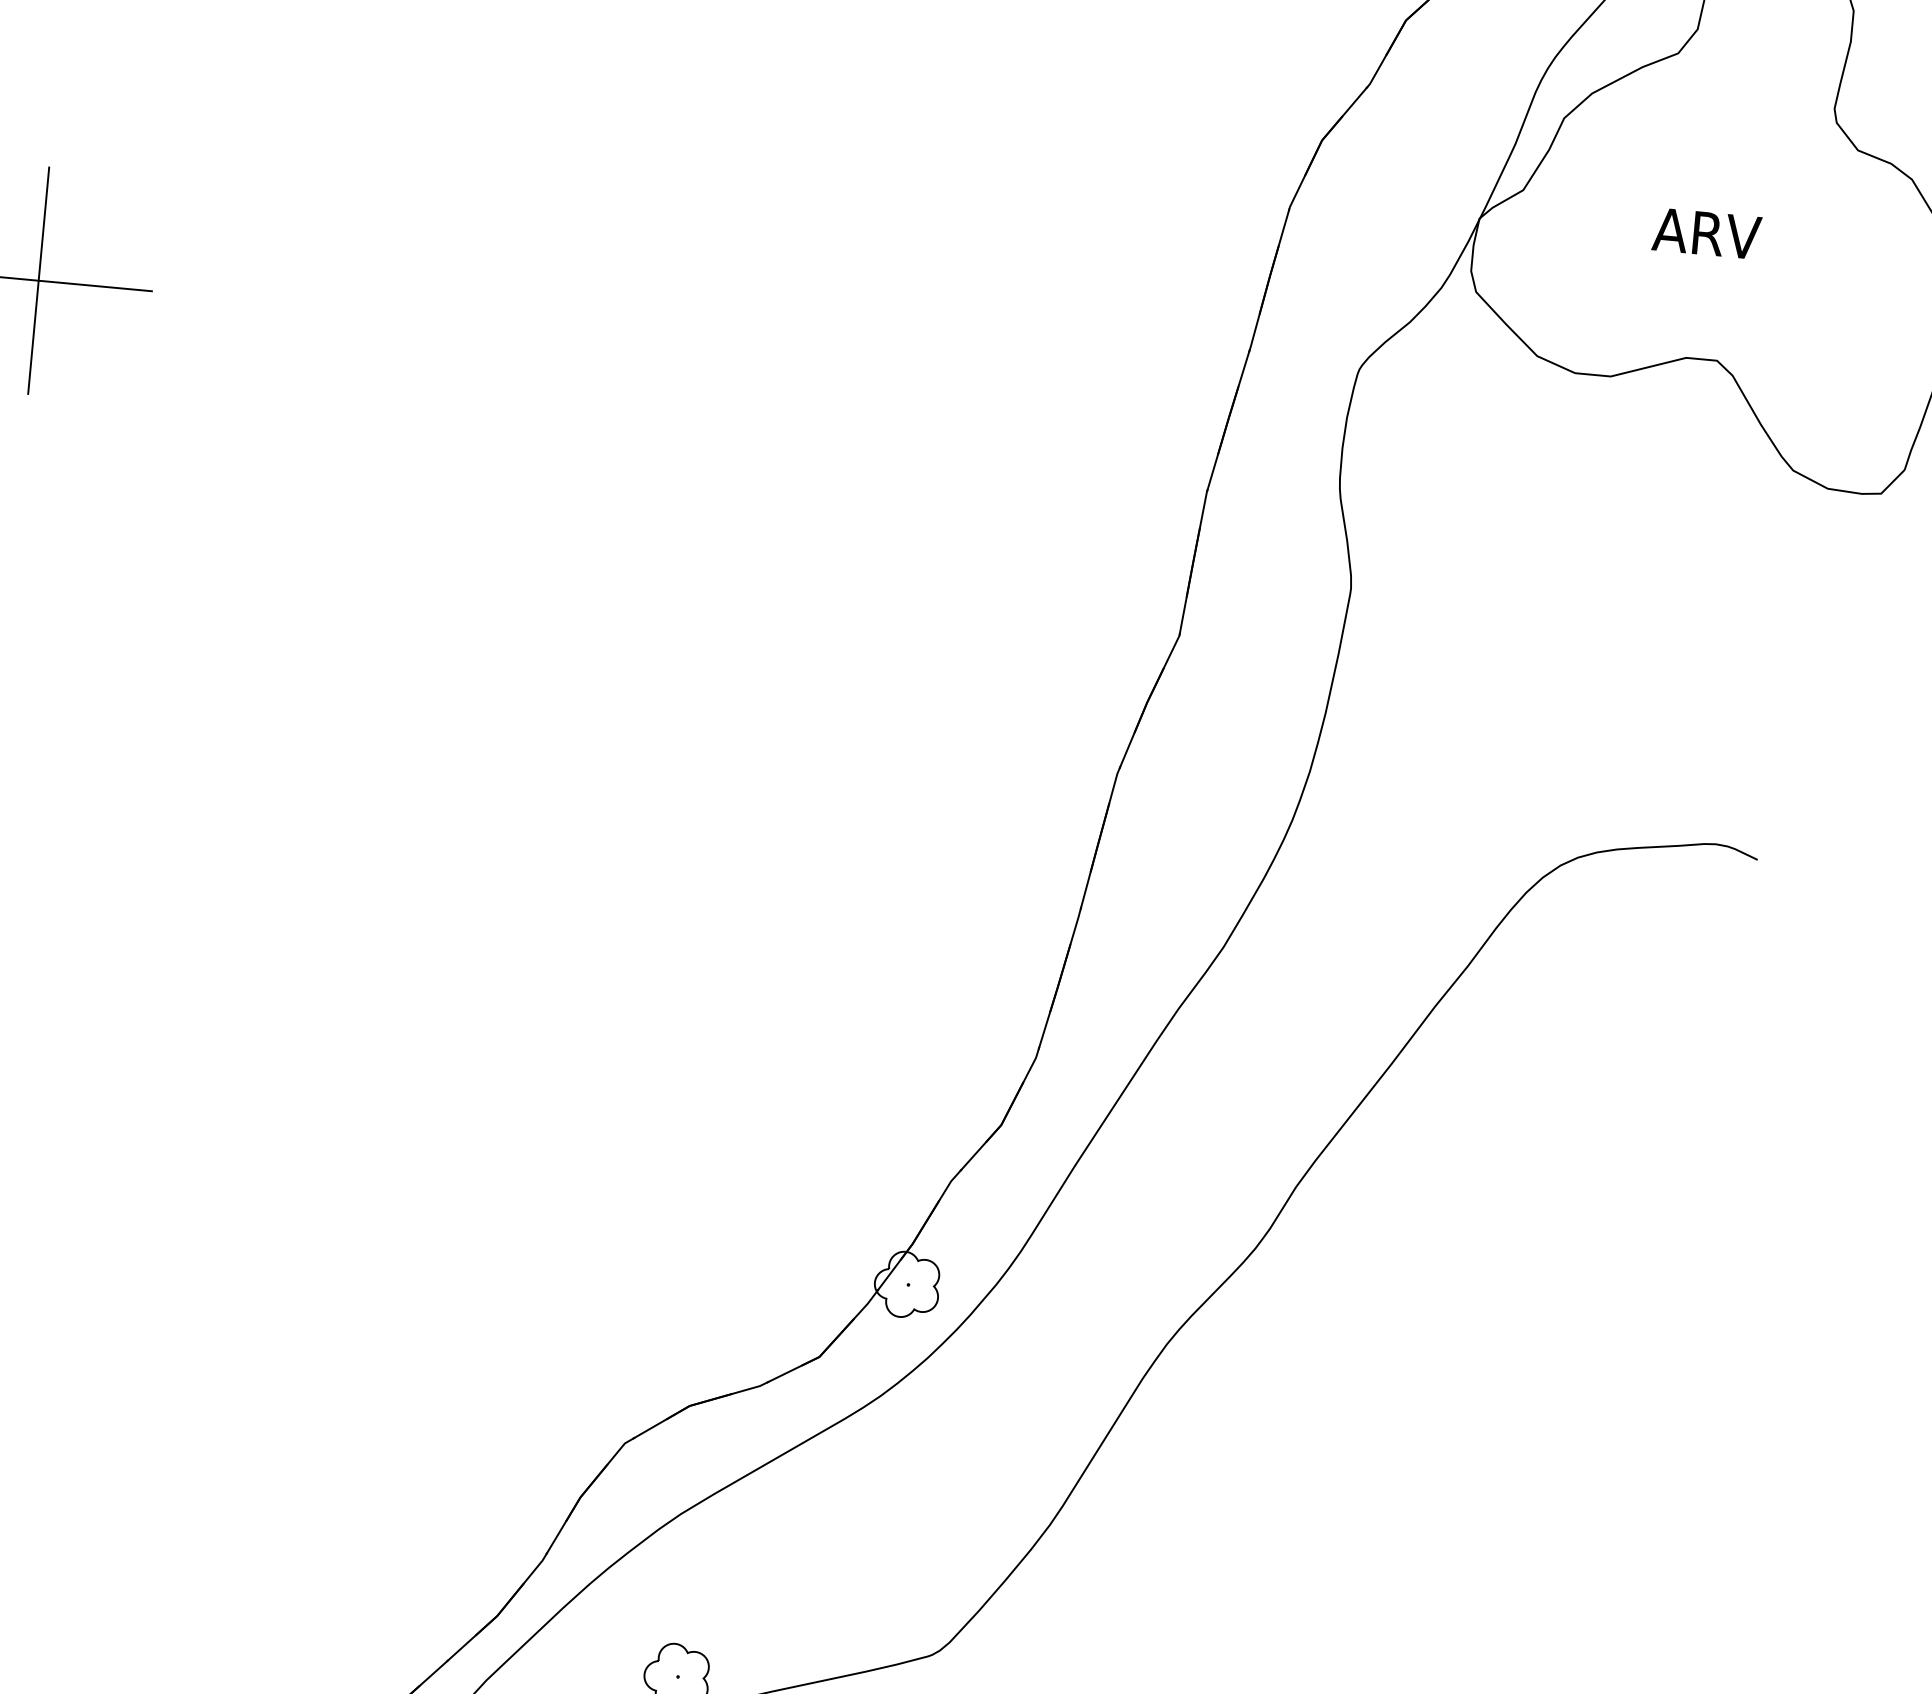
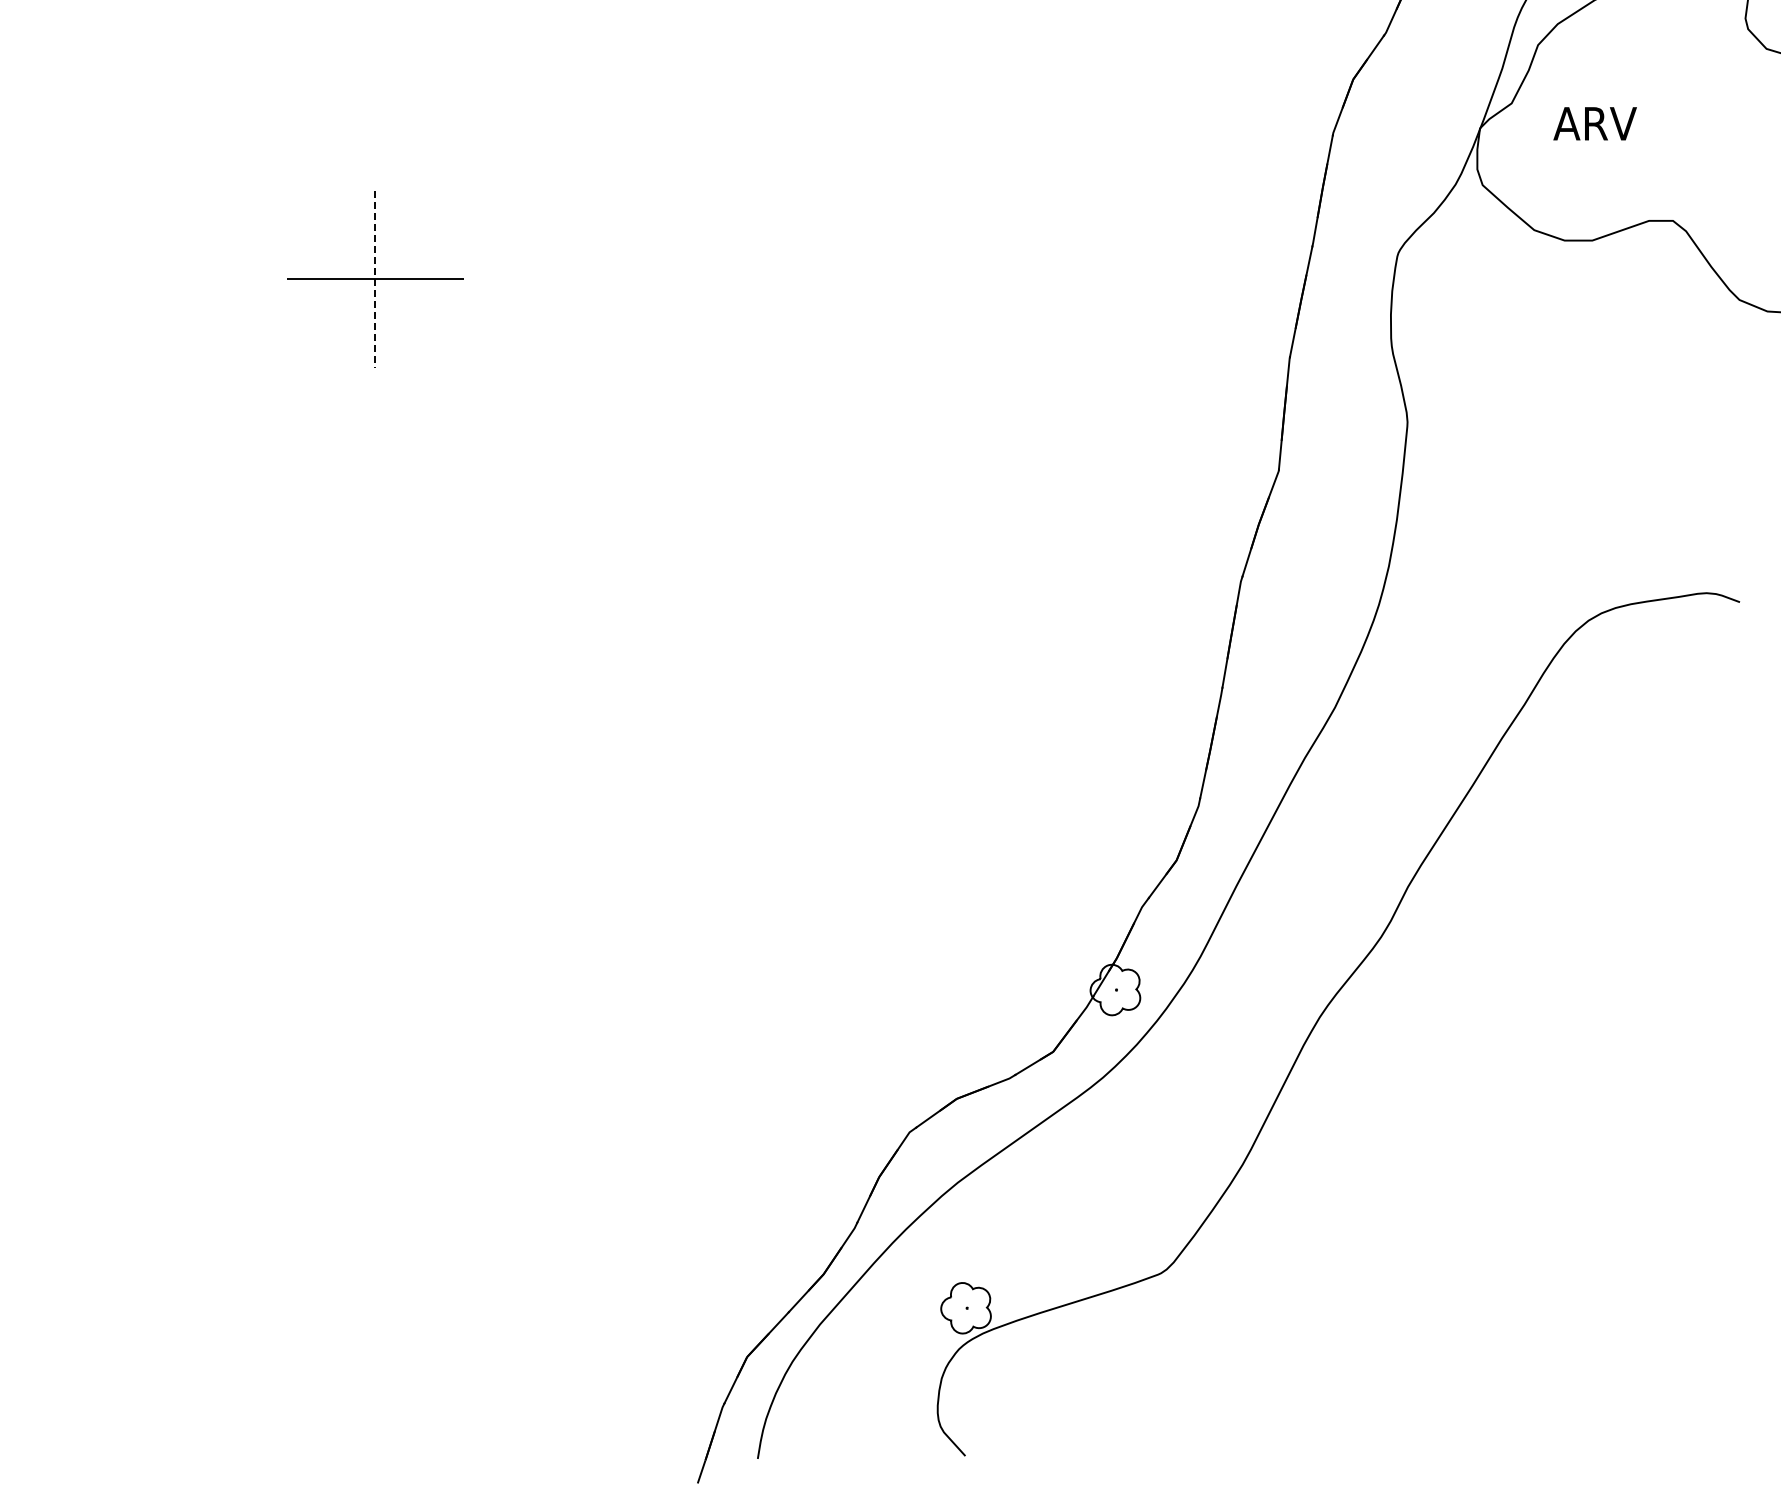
text: (1706, 233) -> (1594, 123), moved
line: (38, 281) -> (375, 279), solid -> dashed

